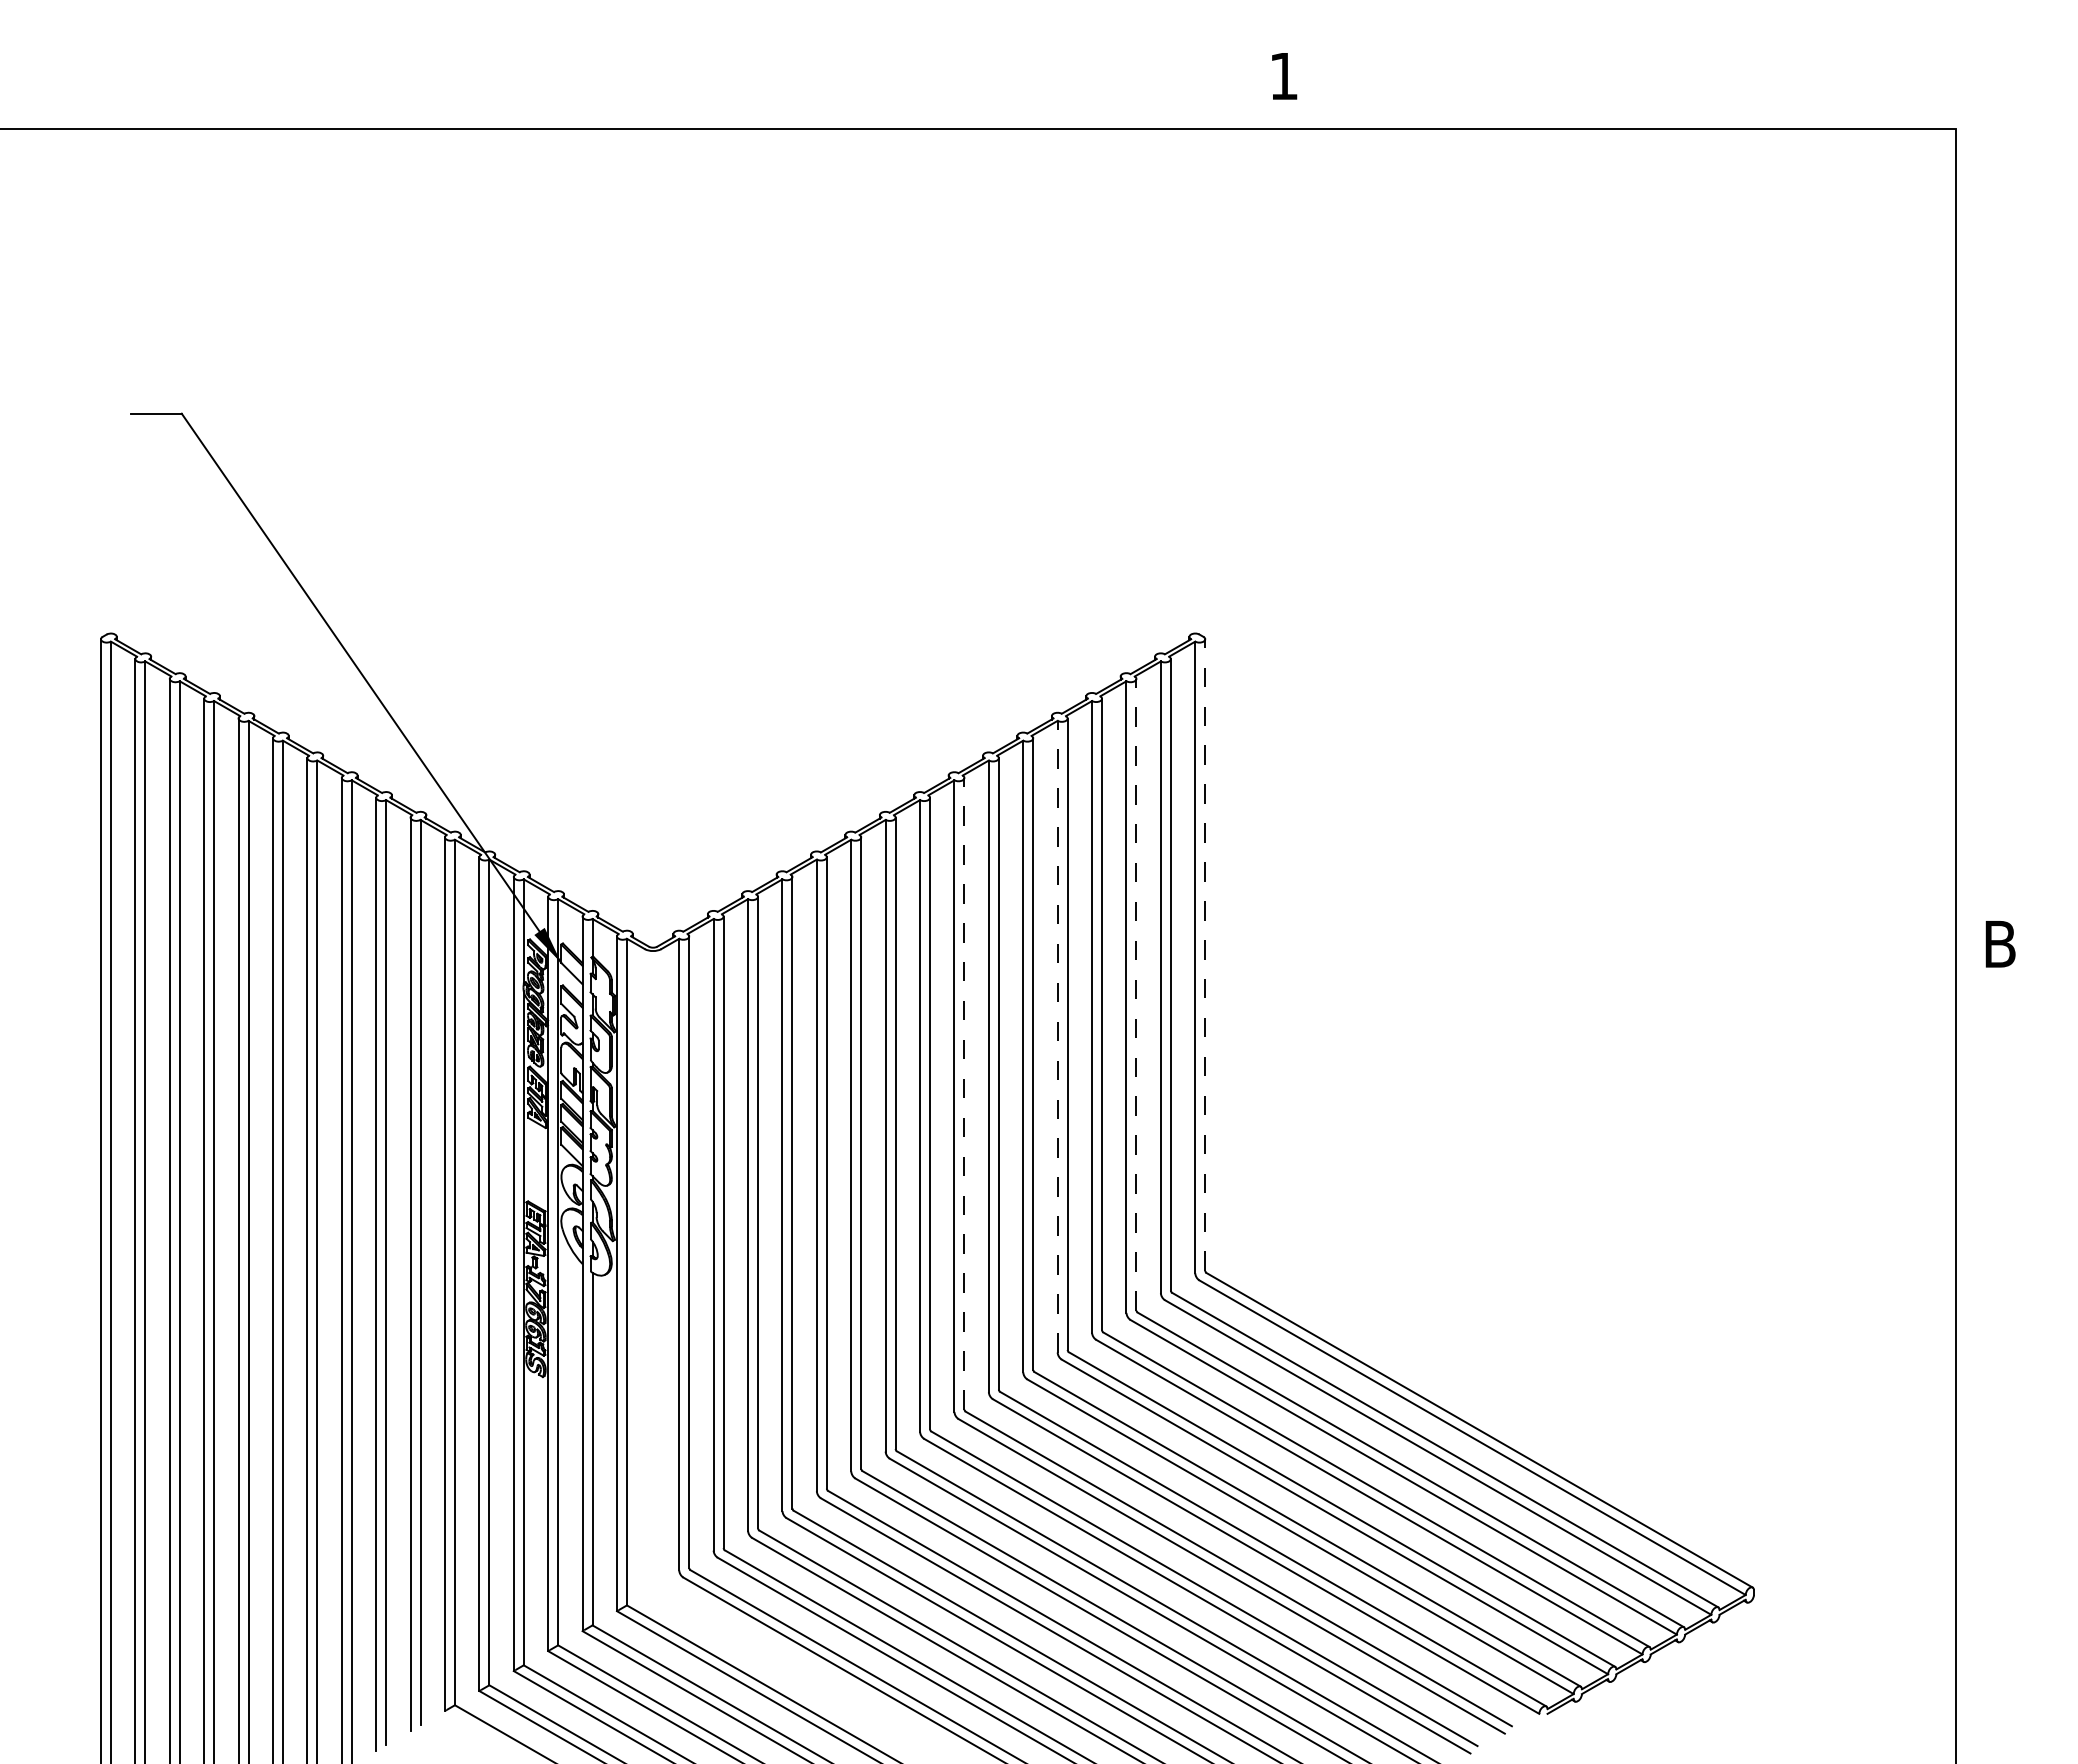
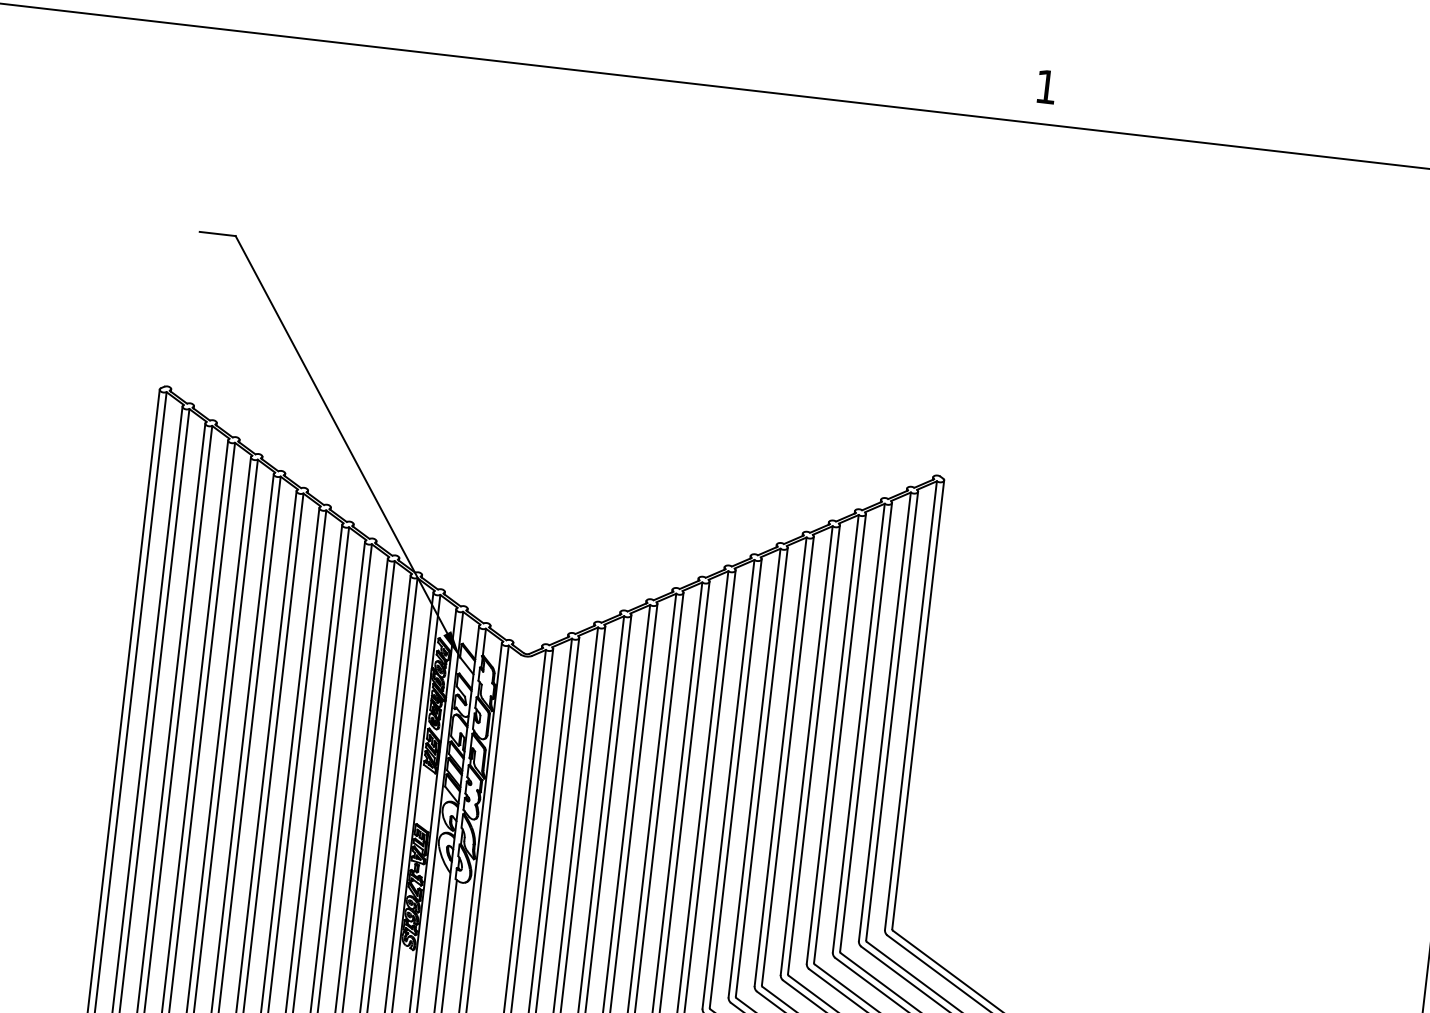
line: (1205, 955) -> (918, 705), dashed -> solid
line: (1136, 994) -> (866, 727), dashed -> solid
line: (1057, 1036) -> (806, 750), dashed -> solid
line: (964, 1093) -> (735, 783), dashed -> solid

